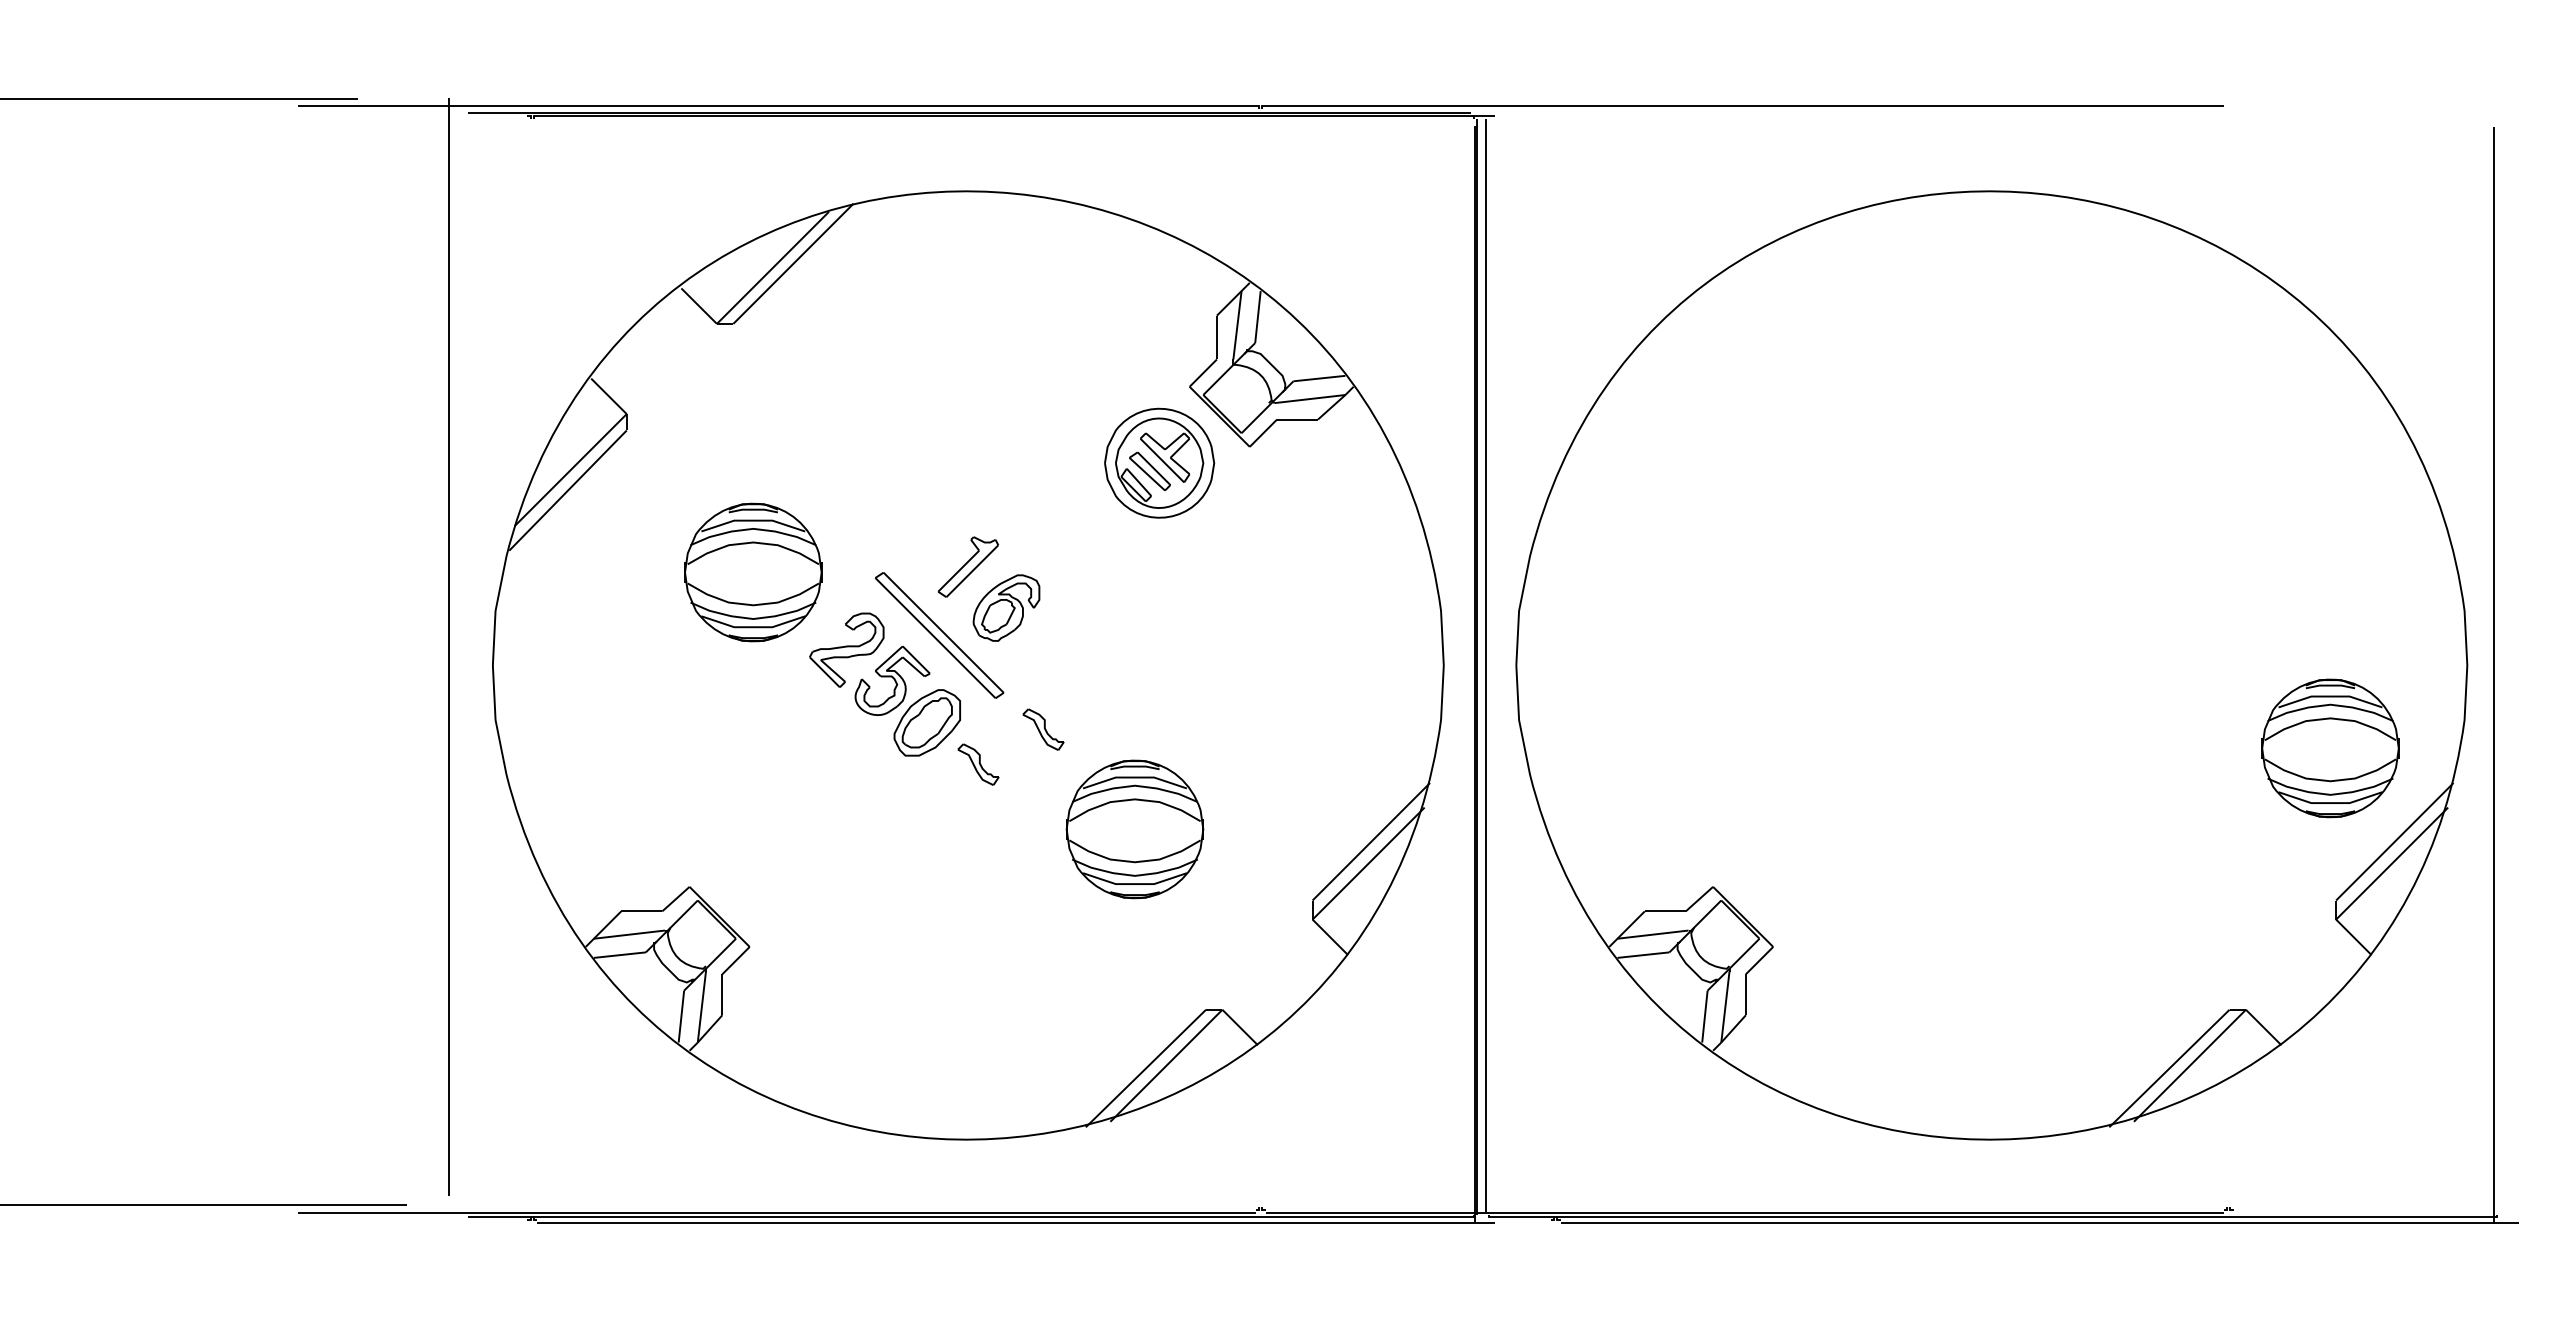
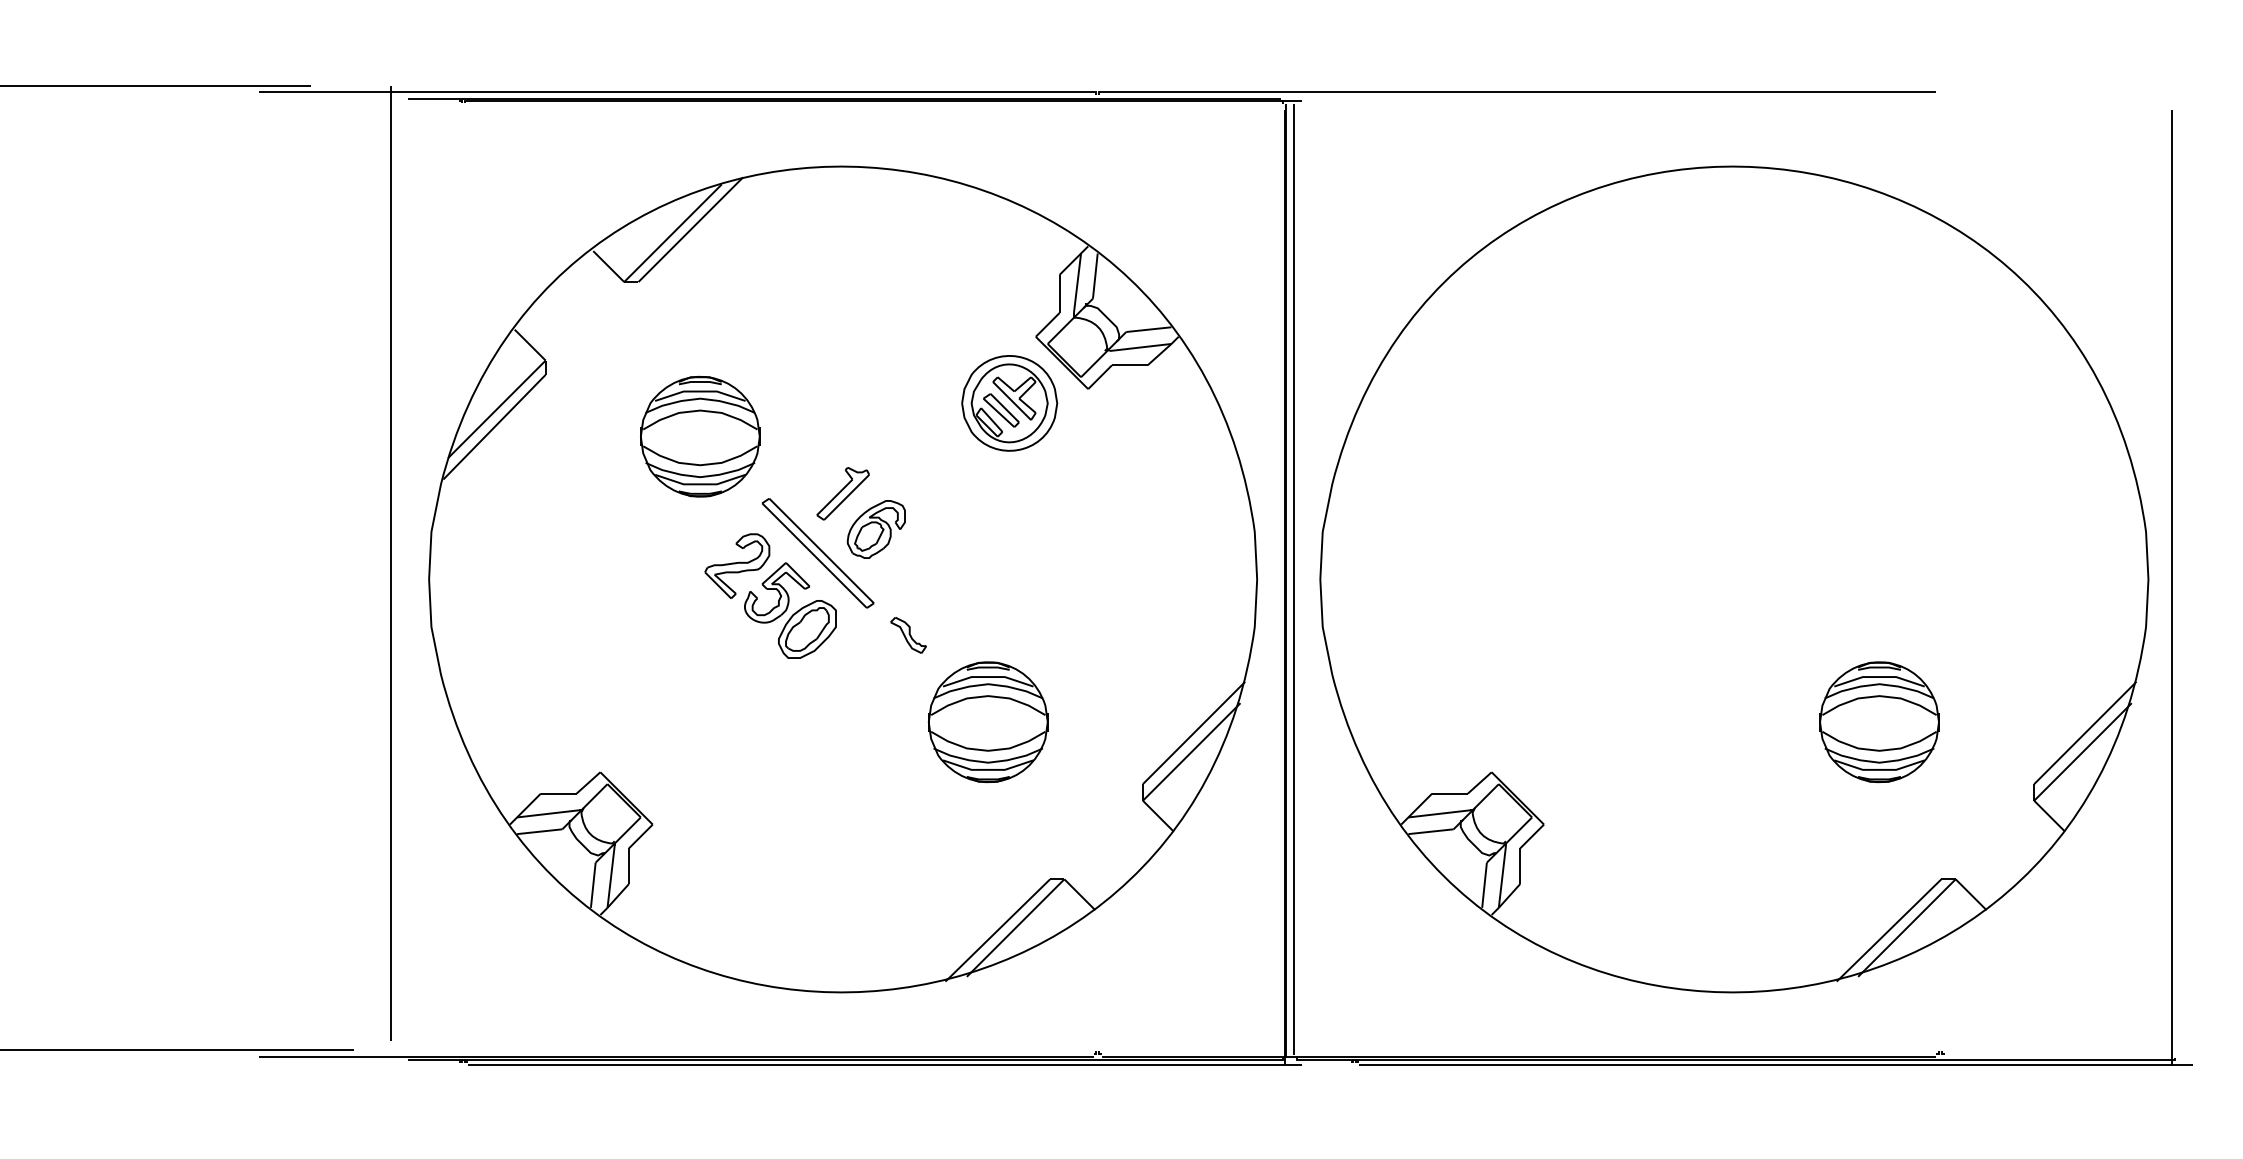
part: (753, 572) -> (700, 436), moved
part: (2330, 748) -> (1879, 722), moved
part: (978, 764) -> (851, 665), removed

